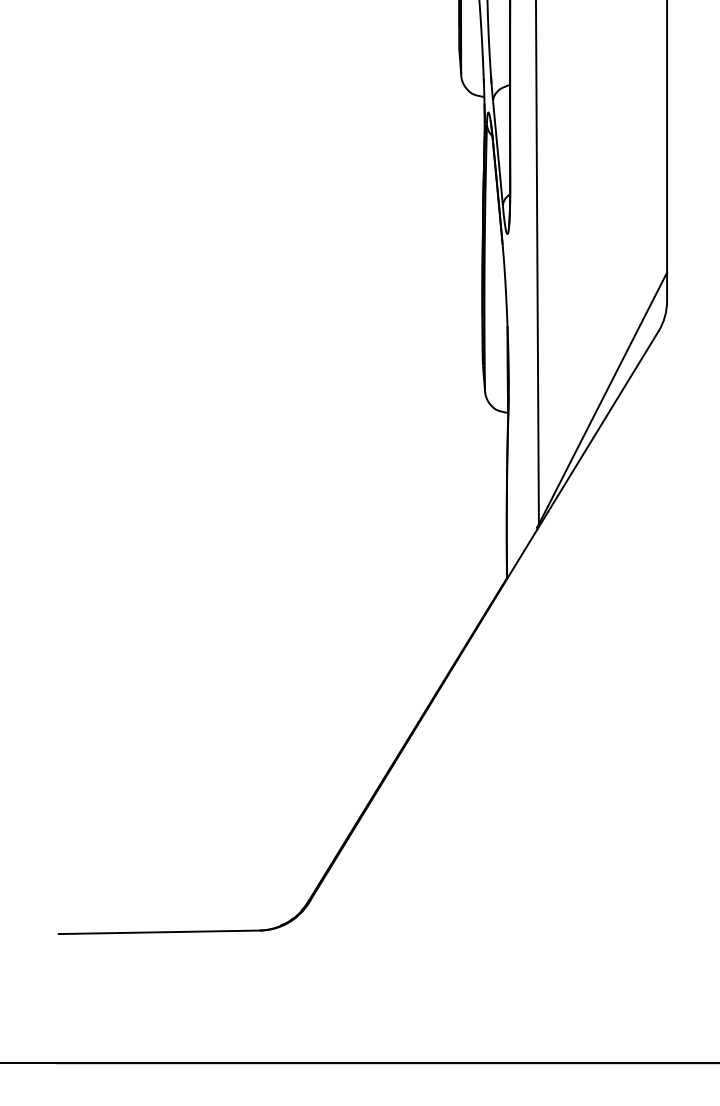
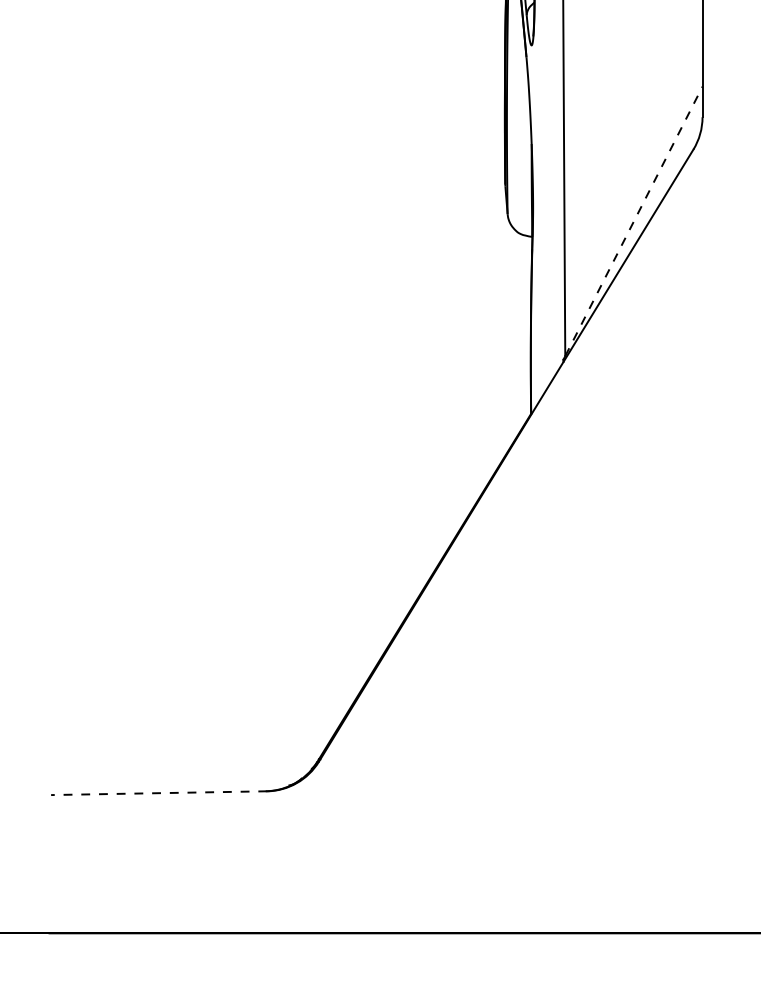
line: (603, 397) -> (634, 220), solid -> dashed
line: (159, 932) -> (158, 793), solid -> dashed

